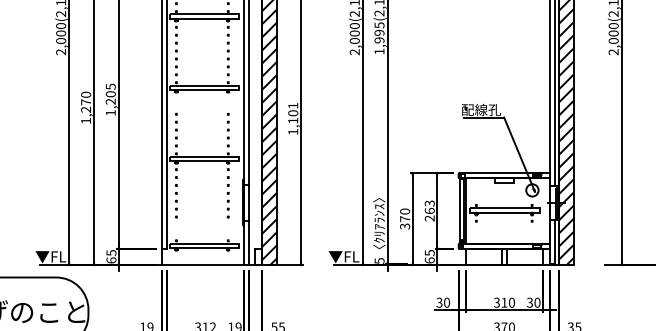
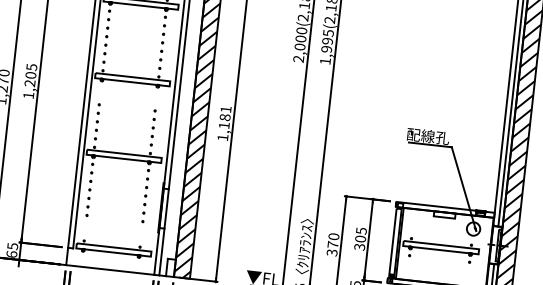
text: (293, 113) -> (225, 117), 1,101 -> 1,181
text: (429, 210) -> (360, 238), 263 -> 305

